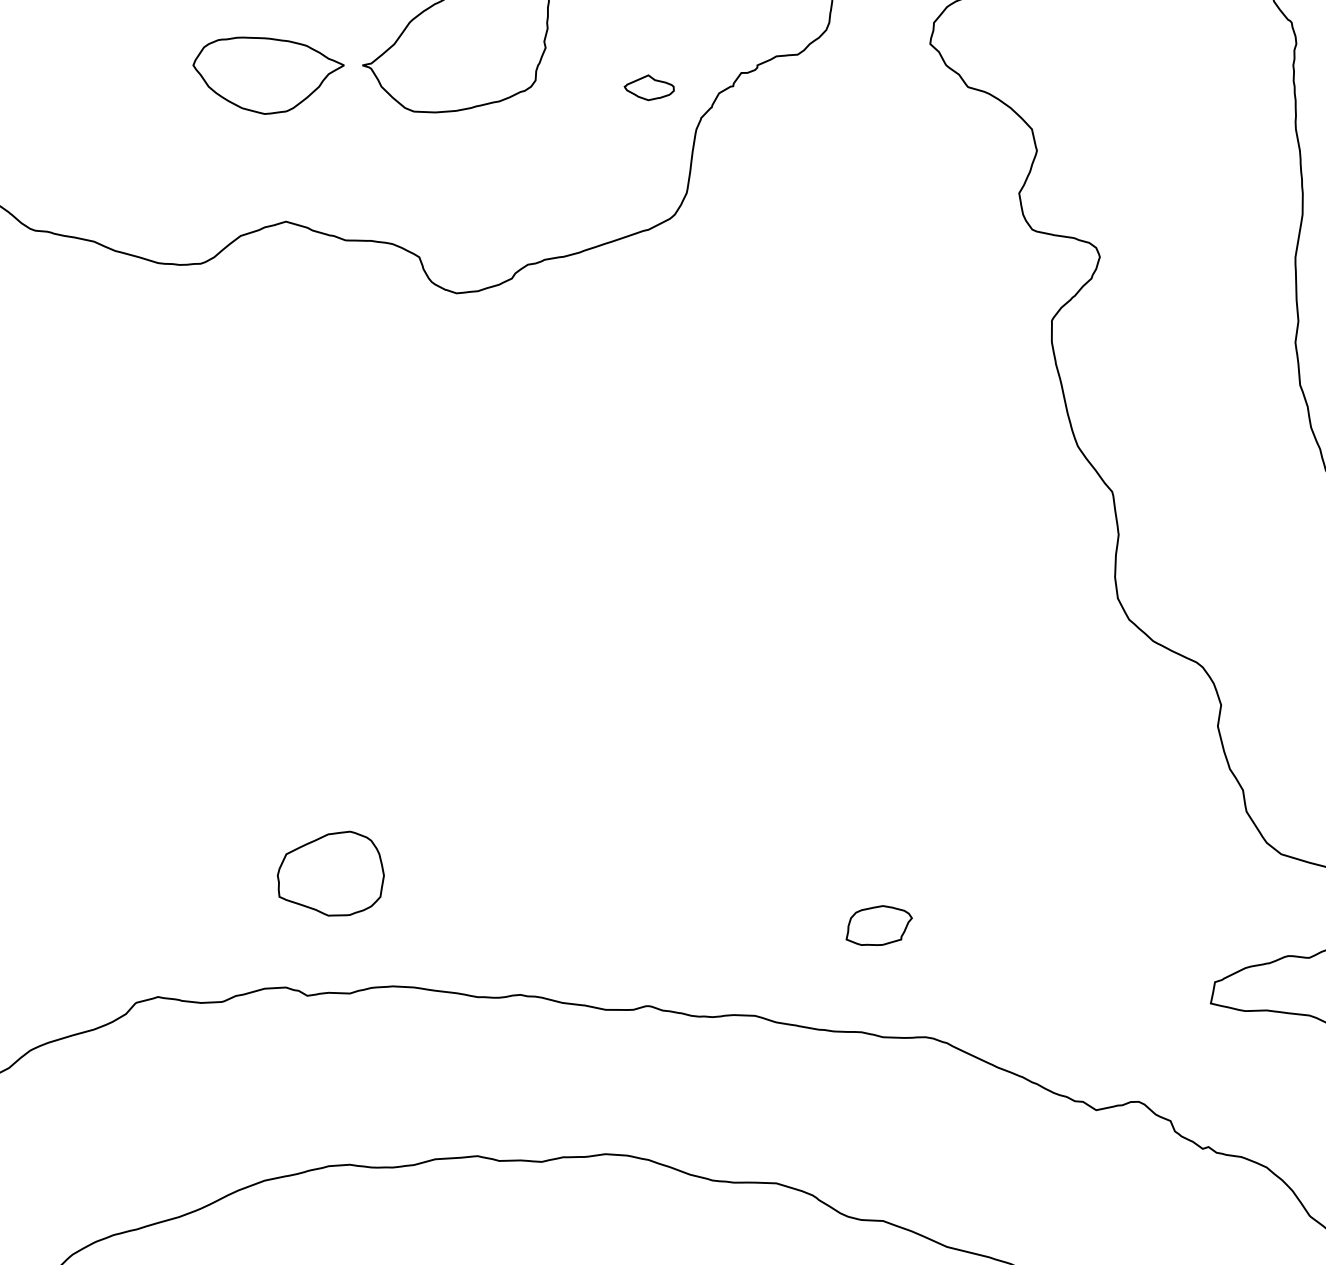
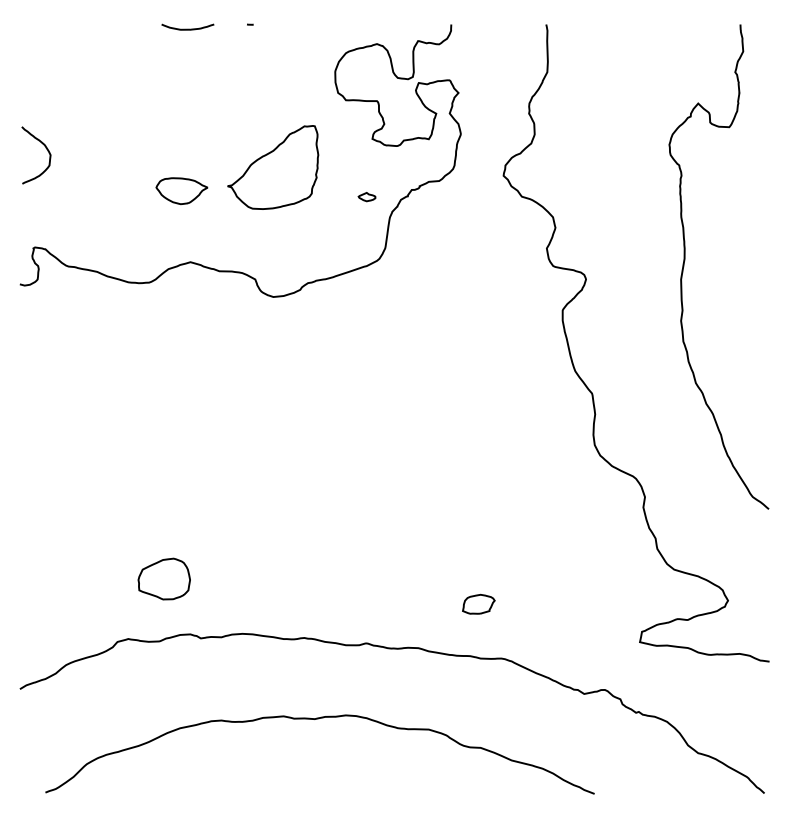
part: (267, 74) -> (181, 190), size x0.7
part: (648, 86) -> (366, 196), size x0.7
part: (329, 872) -> (163, 578), moved

